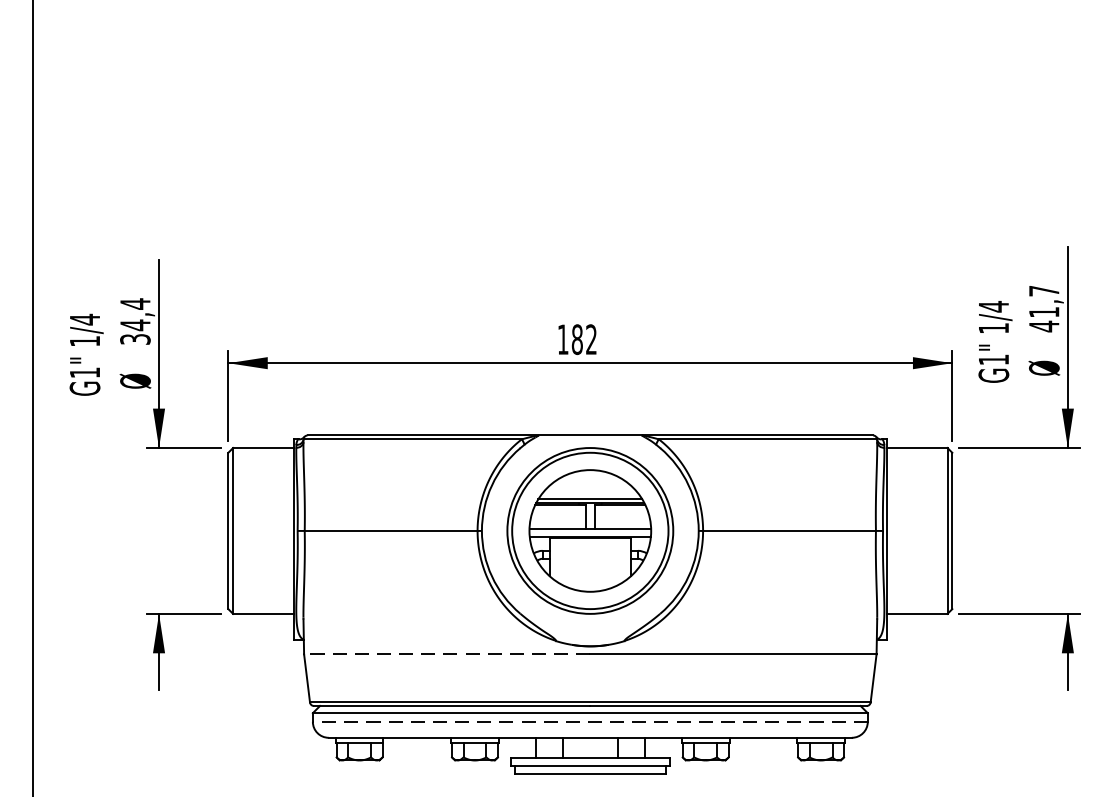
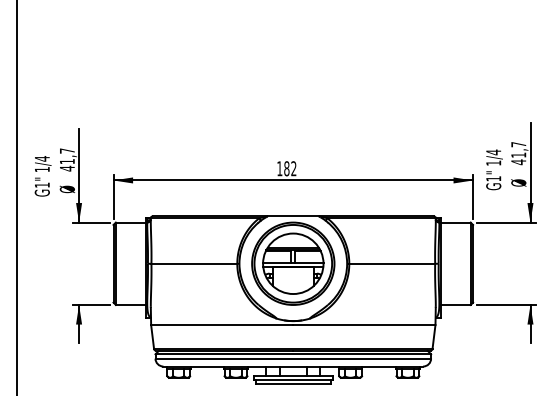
text: (133, 320) -> (66, 159), 34,4 -> 41,7
line: (445, 655) -> (221, 325), dashed -> solid
line: (590, 721) -> (293, 358), dashed -> solid

